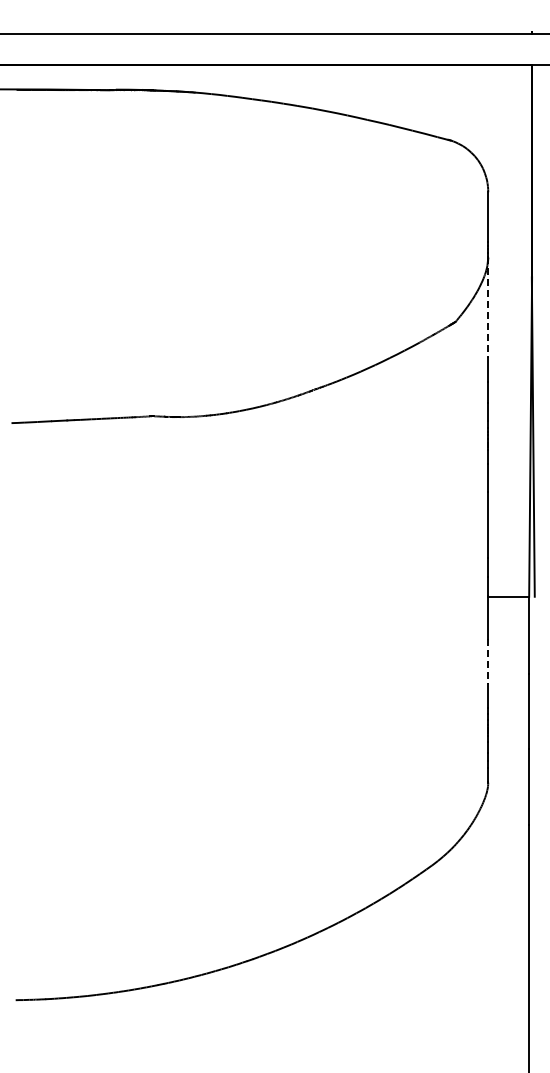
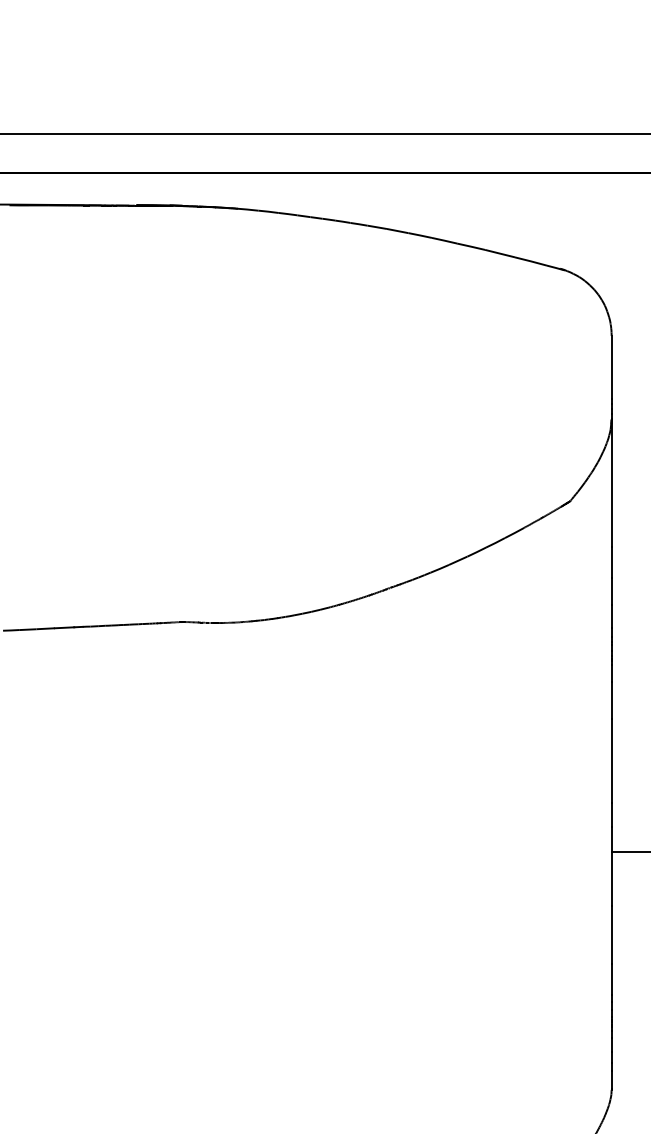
line: (488, 307) -> (611, 483), dashed -> solid
line: (488, 661) -> (611, 935), dashed -> solid

